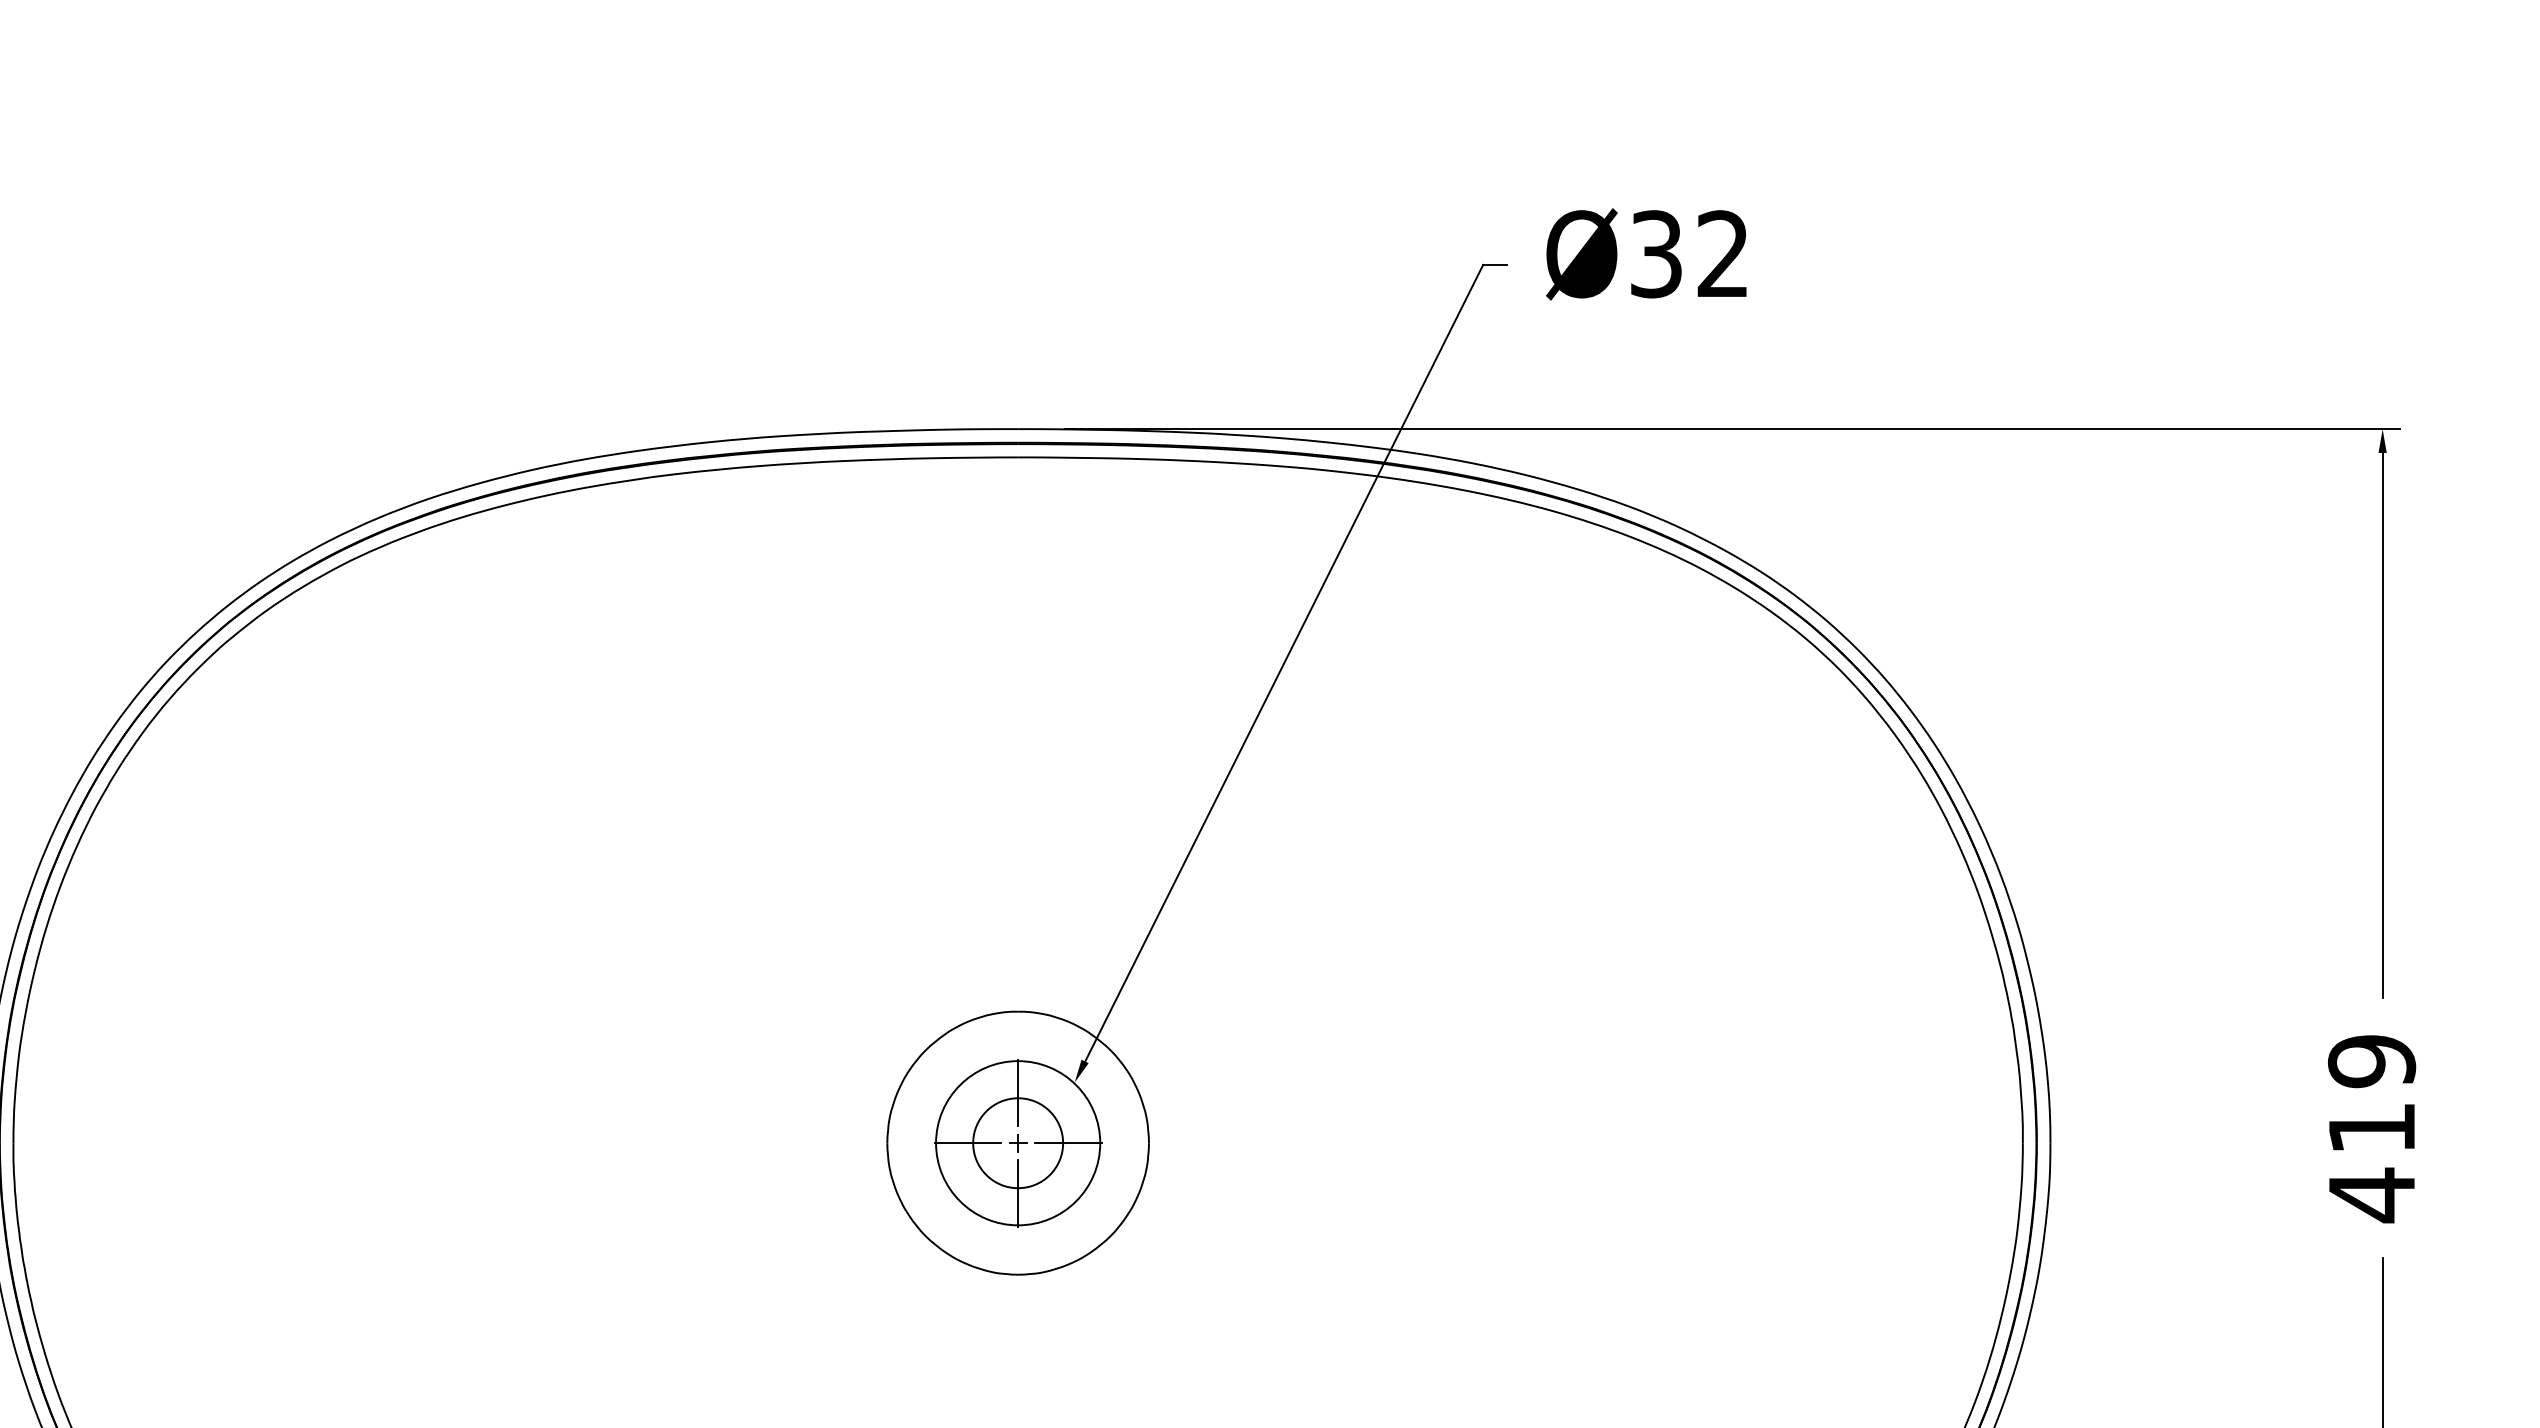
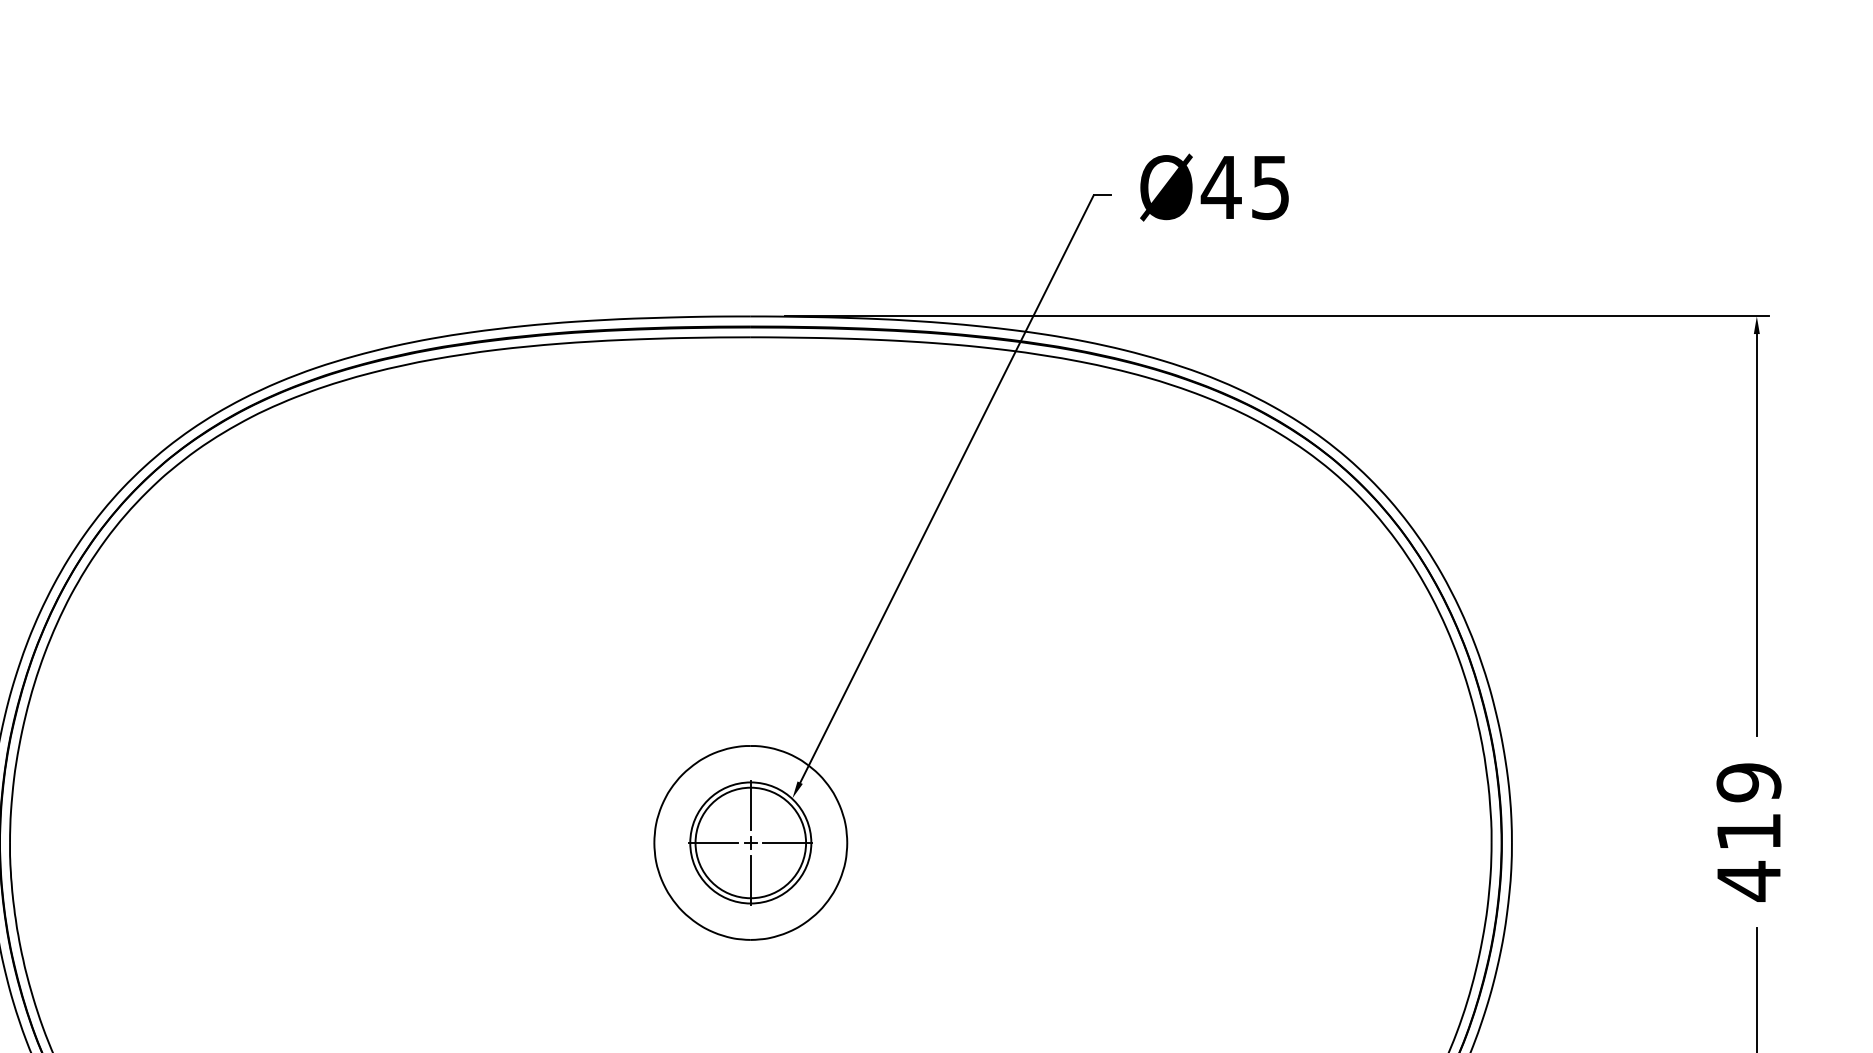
text: (1687, 254) -> (1244, 187), Ø32 -> Ø45
circle: (1018, 1143) -> (751, 843), size x1.67

